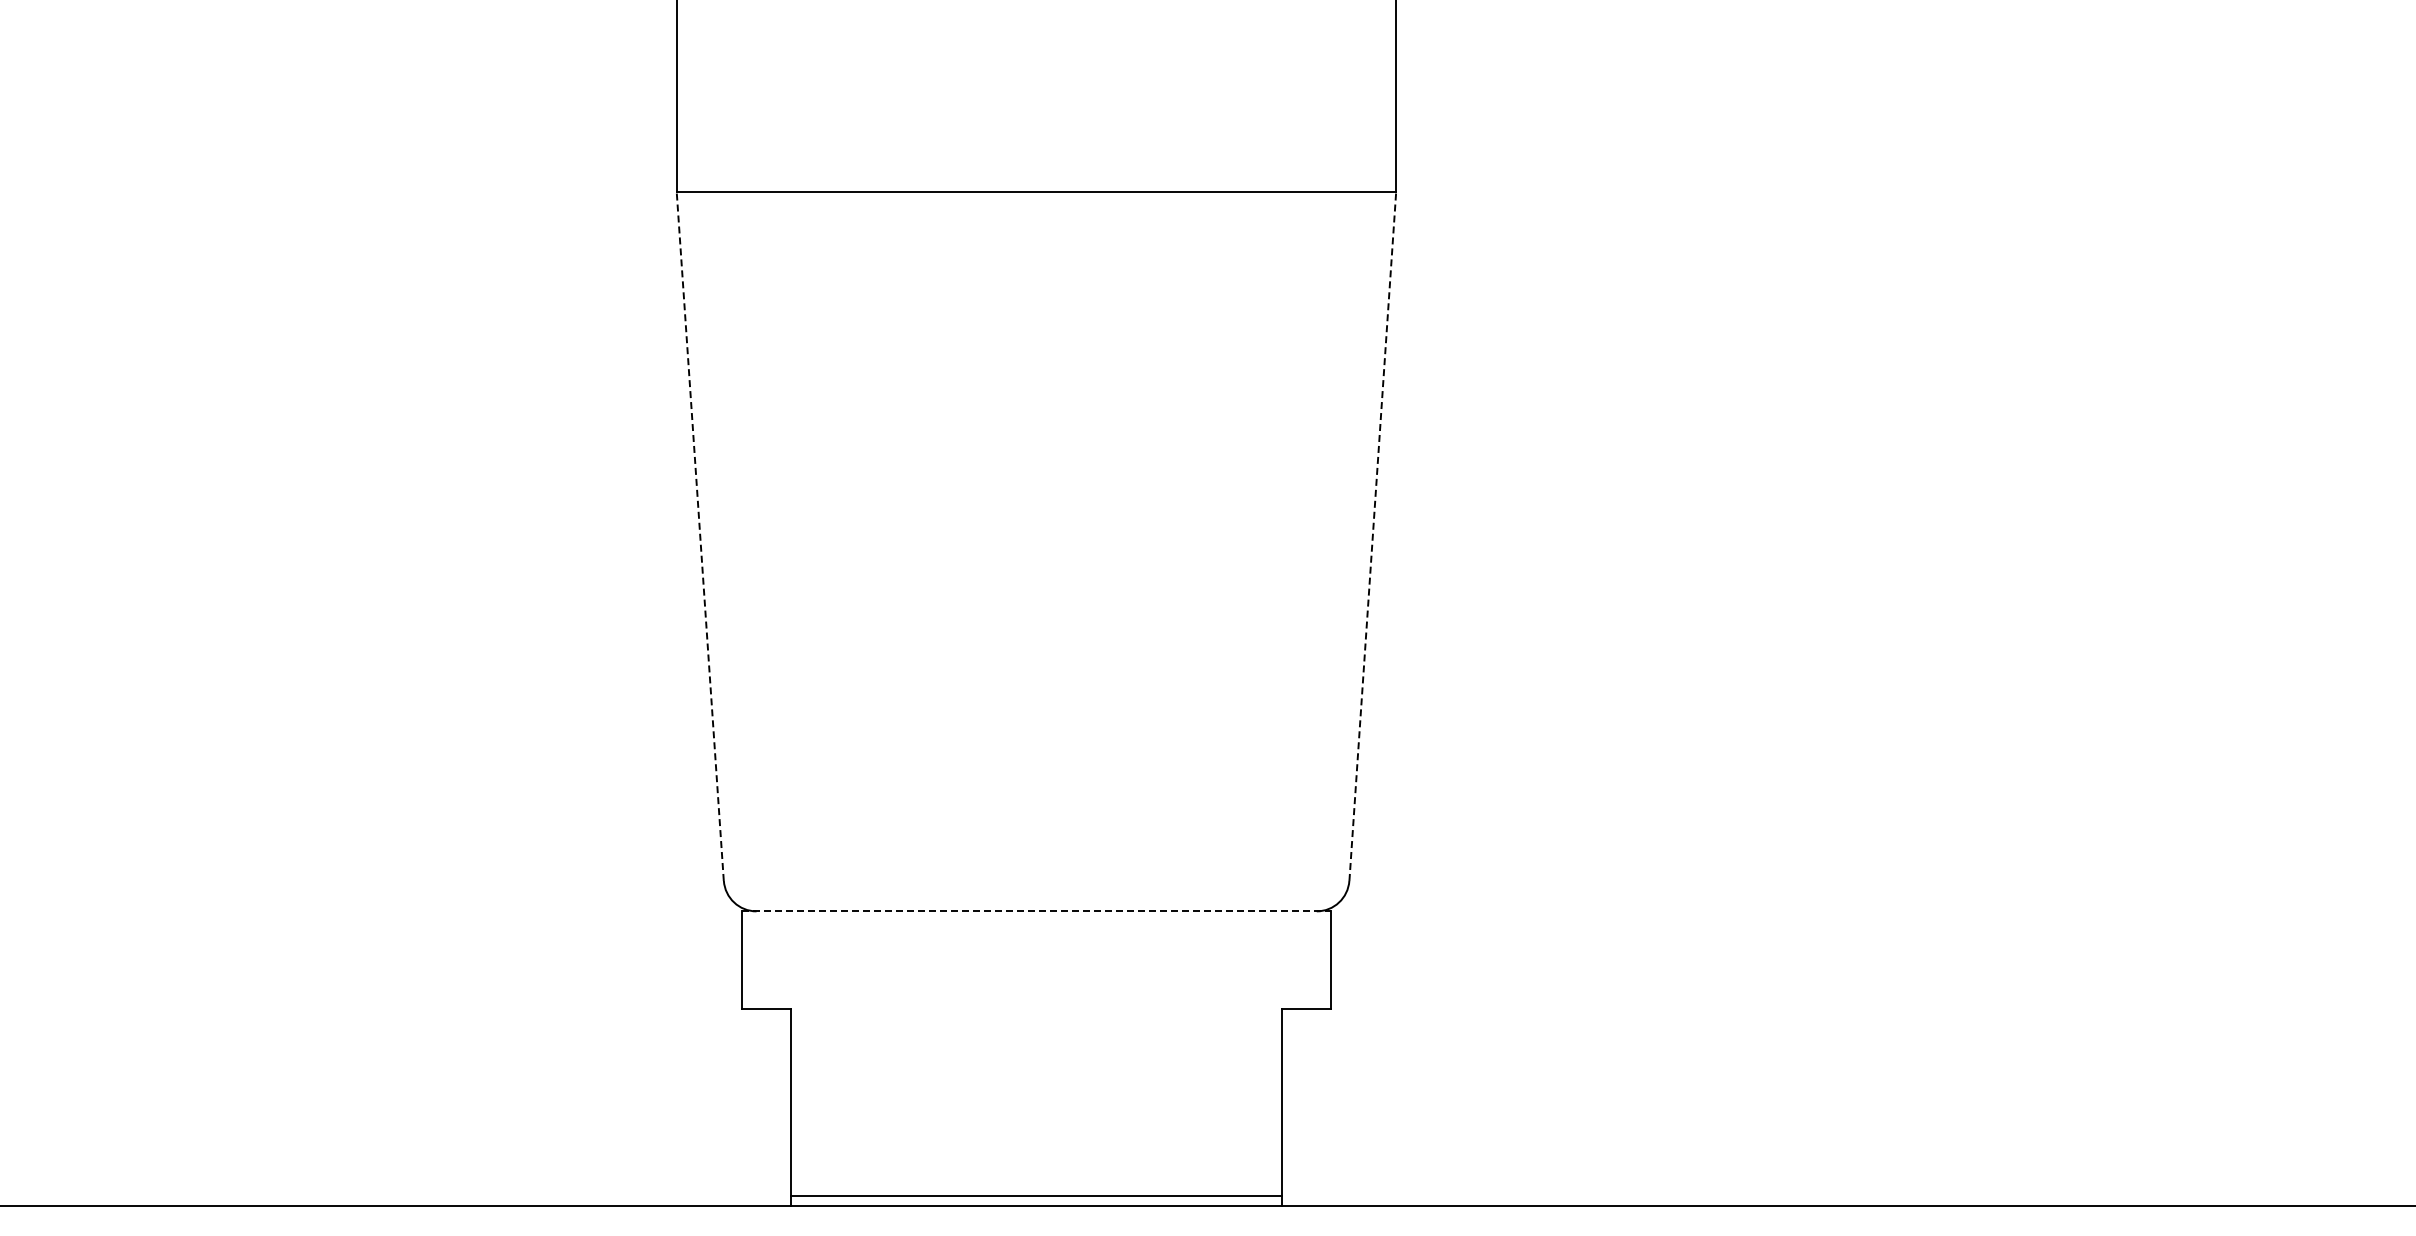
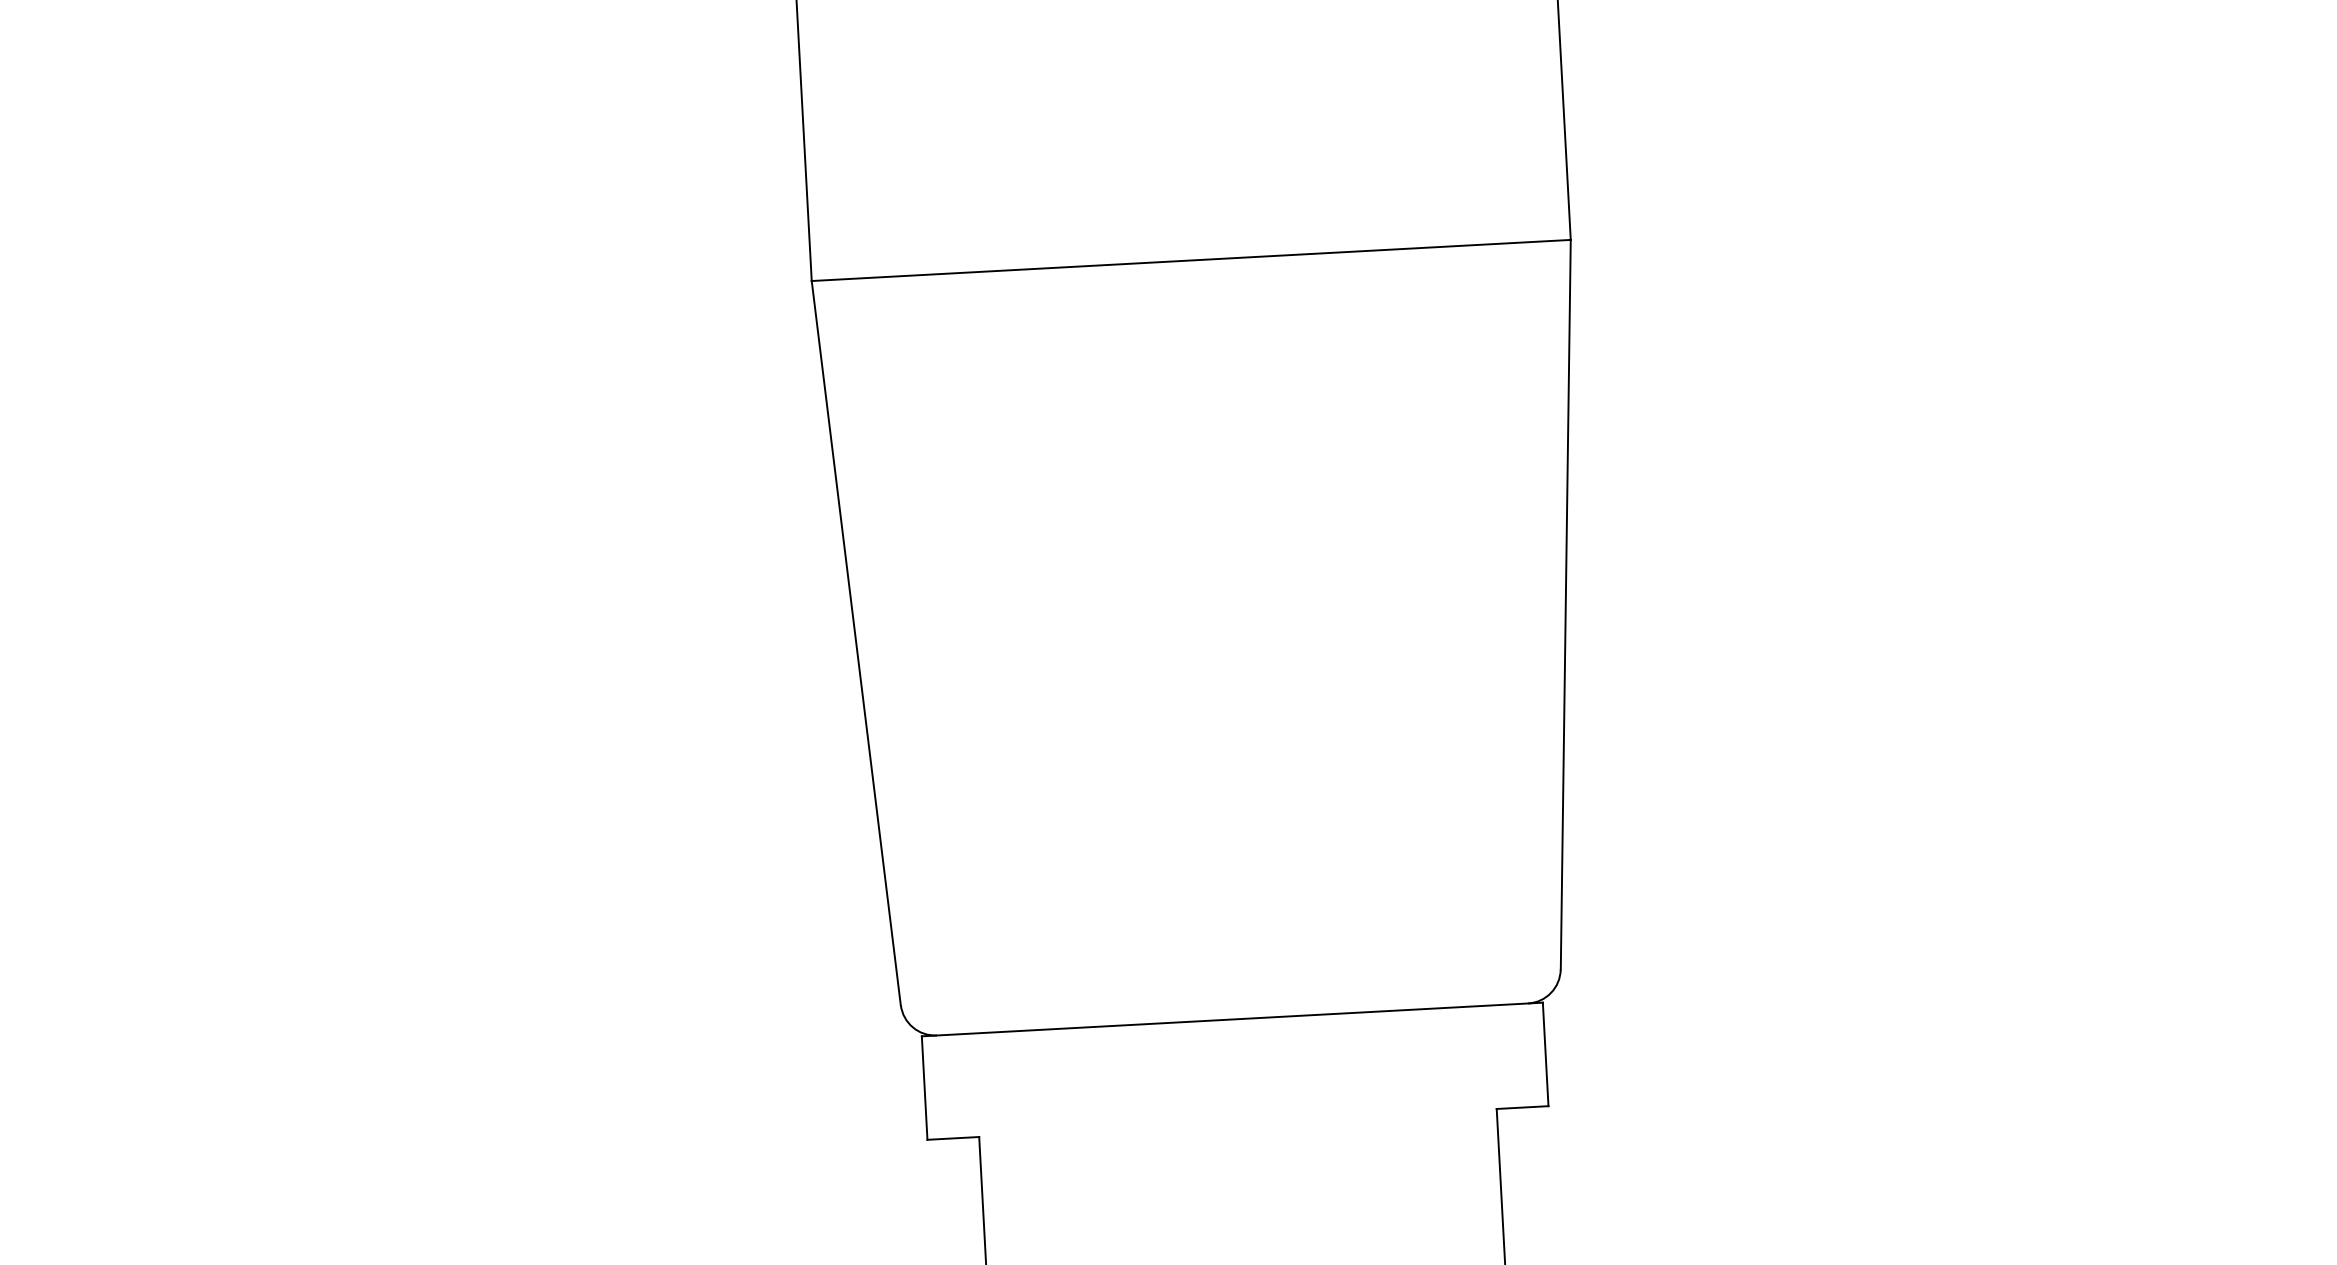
line: (700, 535) -> (856, 642), dashed -> solid
line: (1372, 535) -> (1565, 603), dashed -> solid
line: (1036, 911) -> (1232, 1019), dashed -> solid

